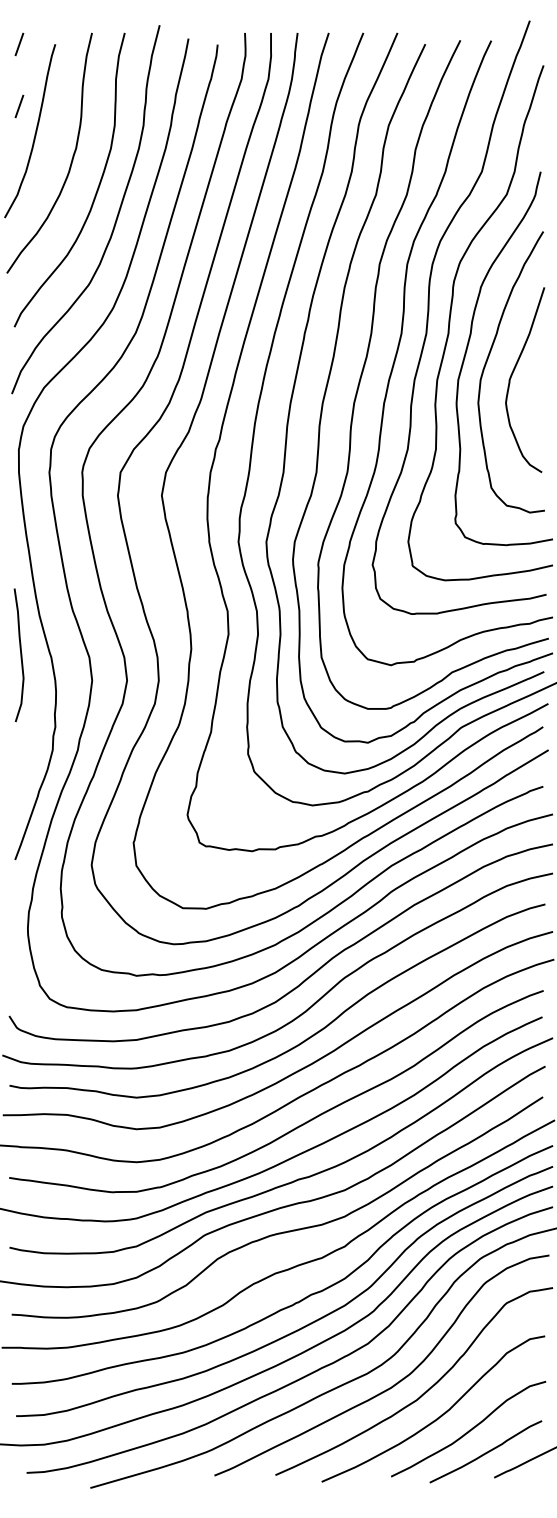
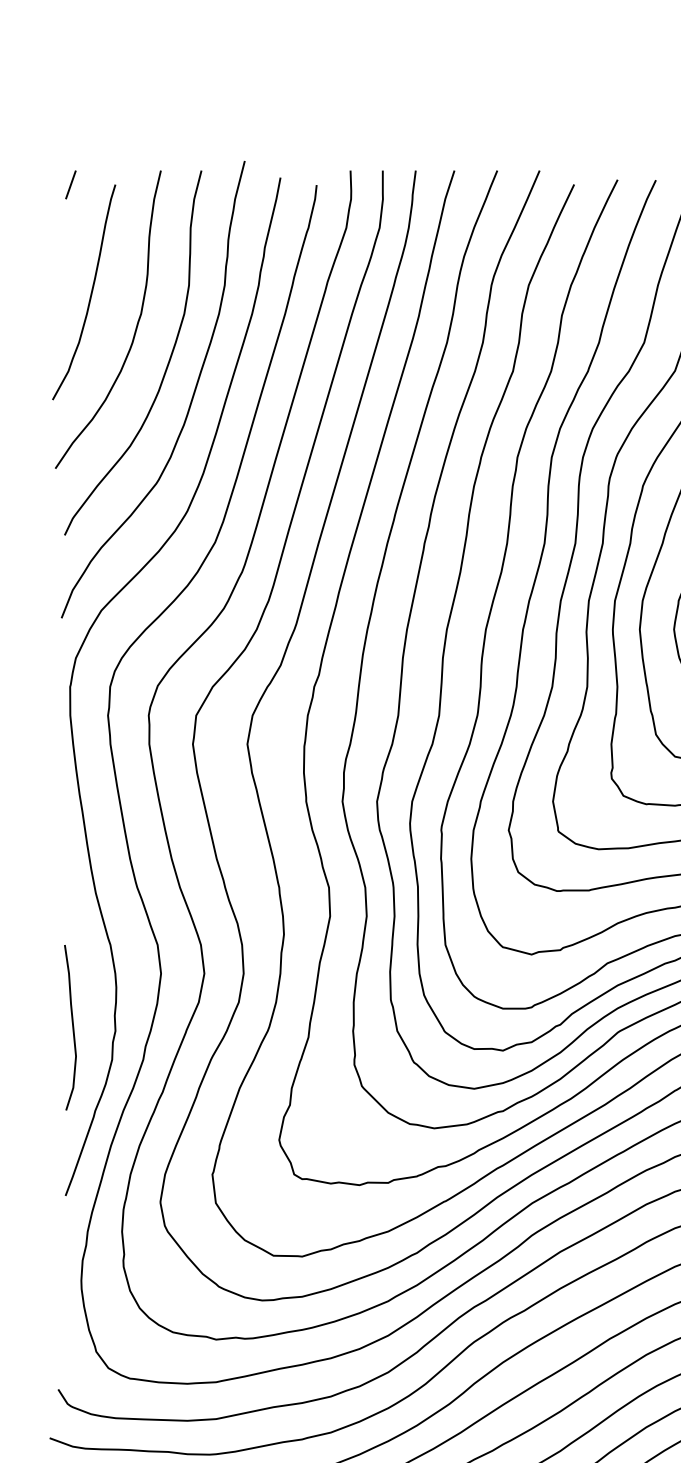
line: (19, 106) -> (70, 261), removed
curve: (20, 655) -> (72, 1027), moved

